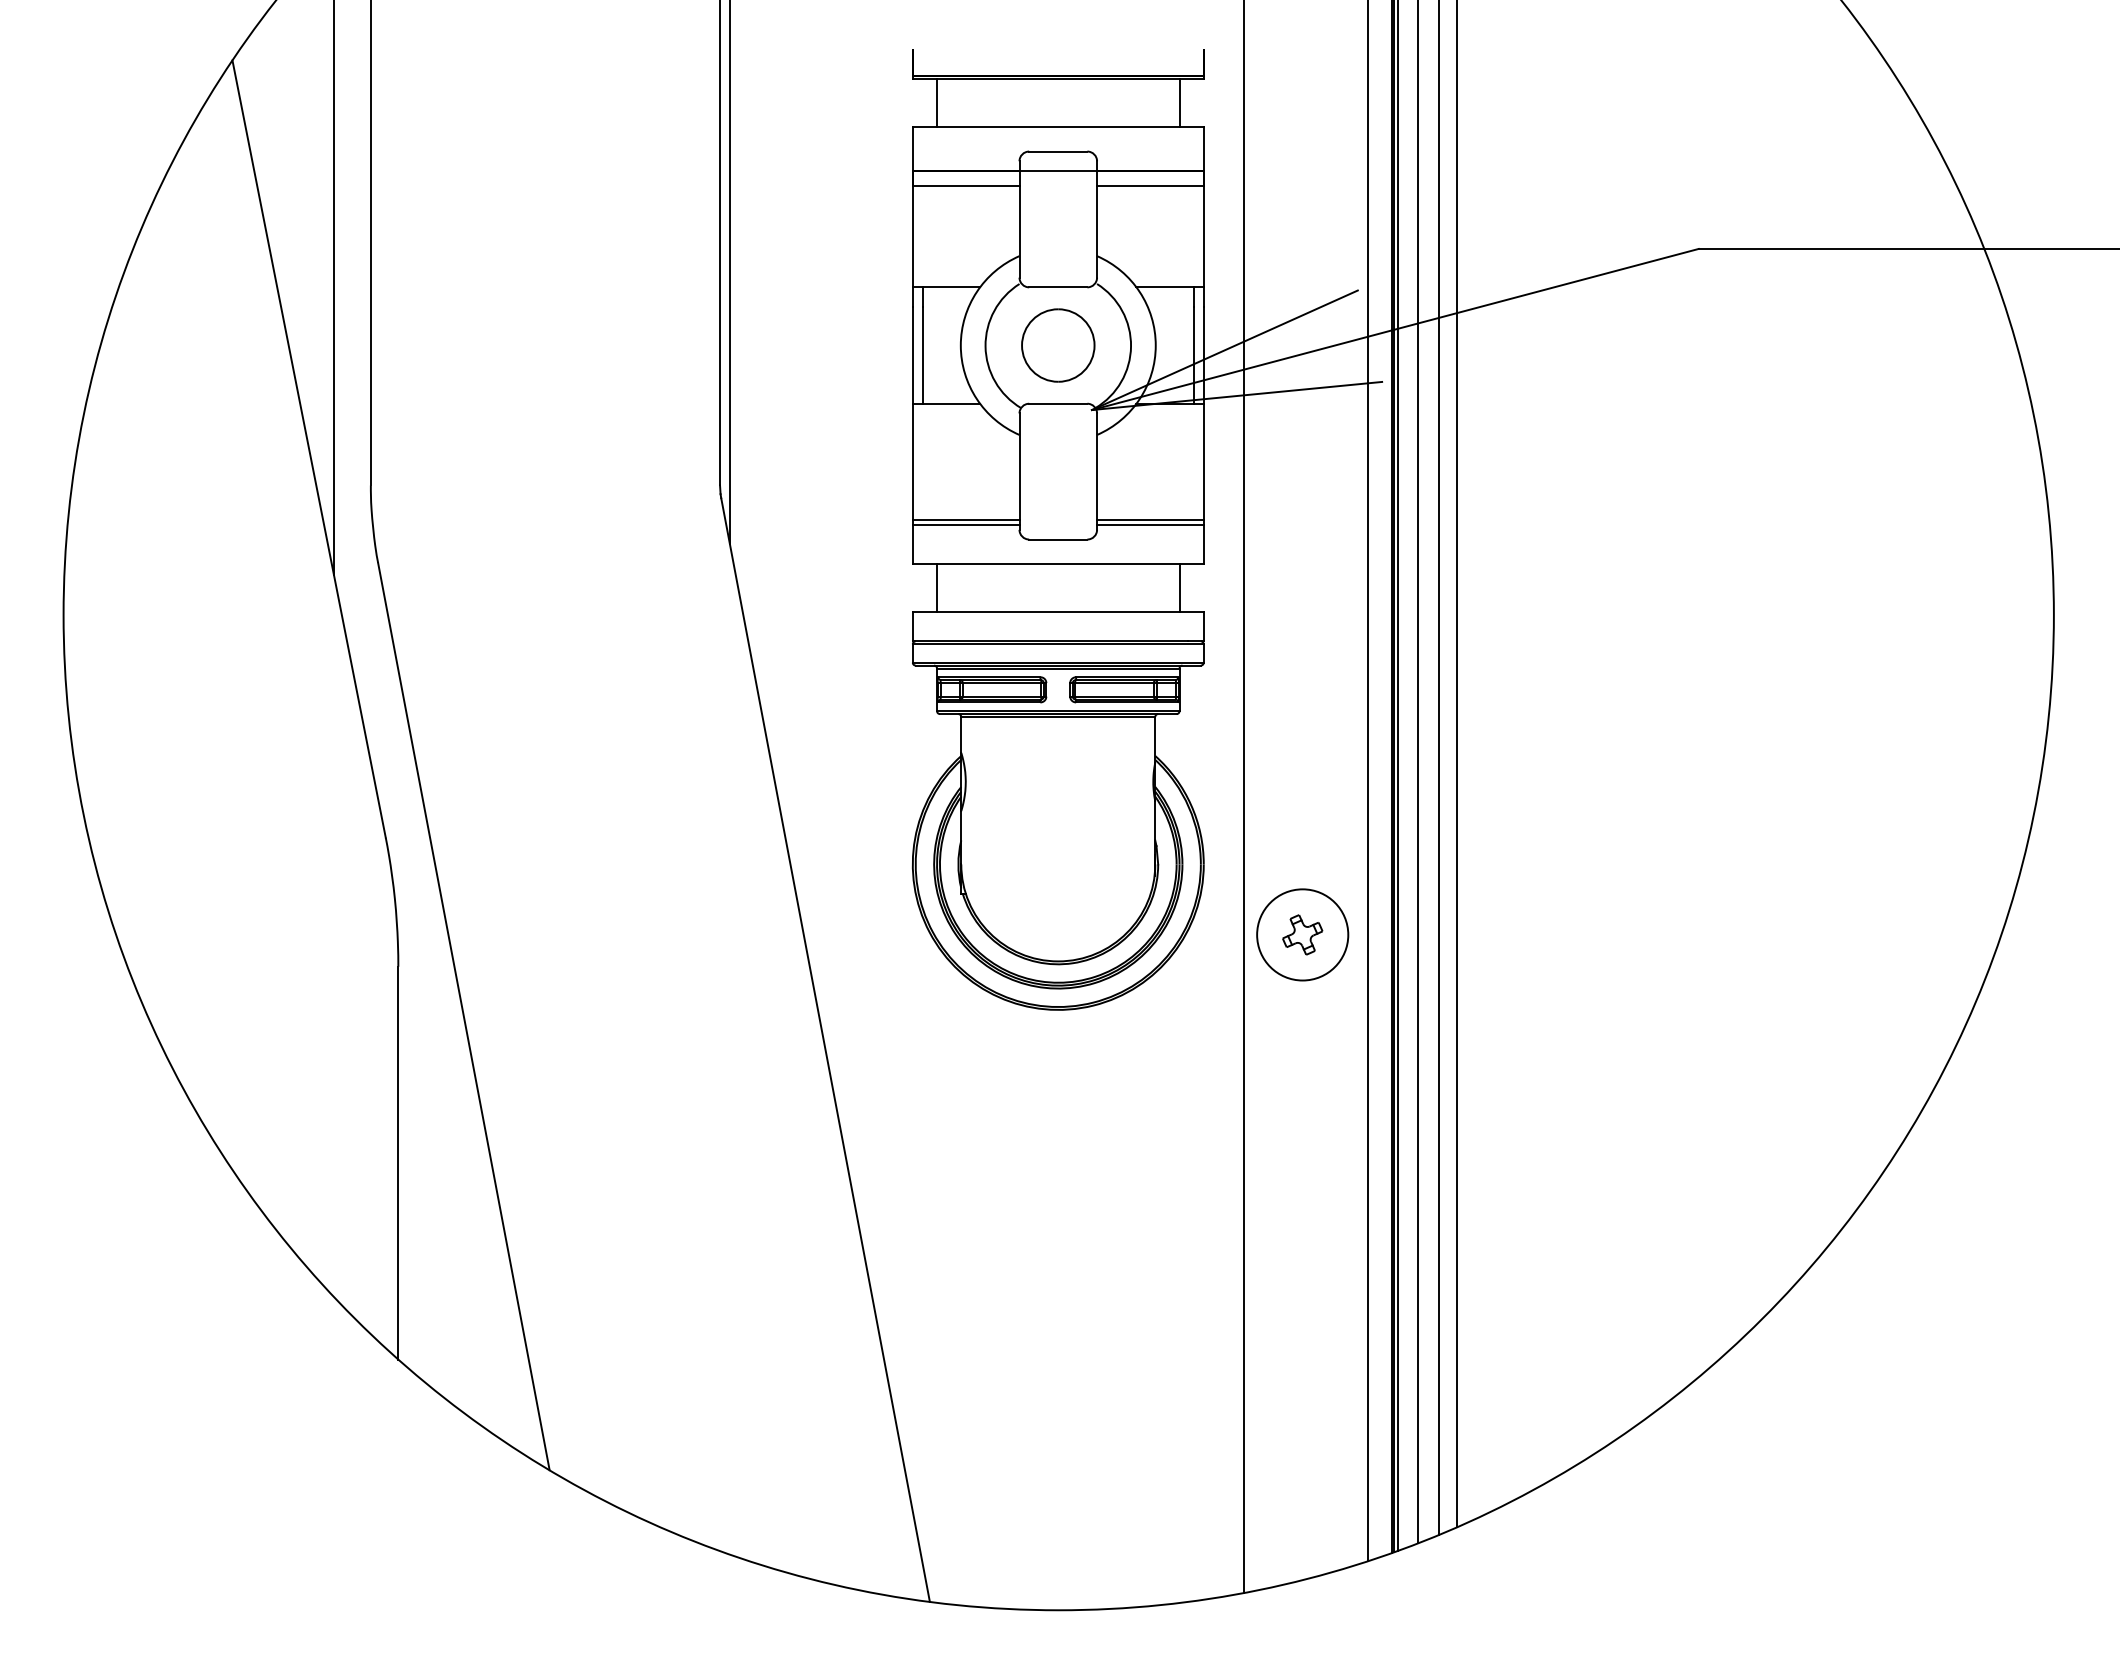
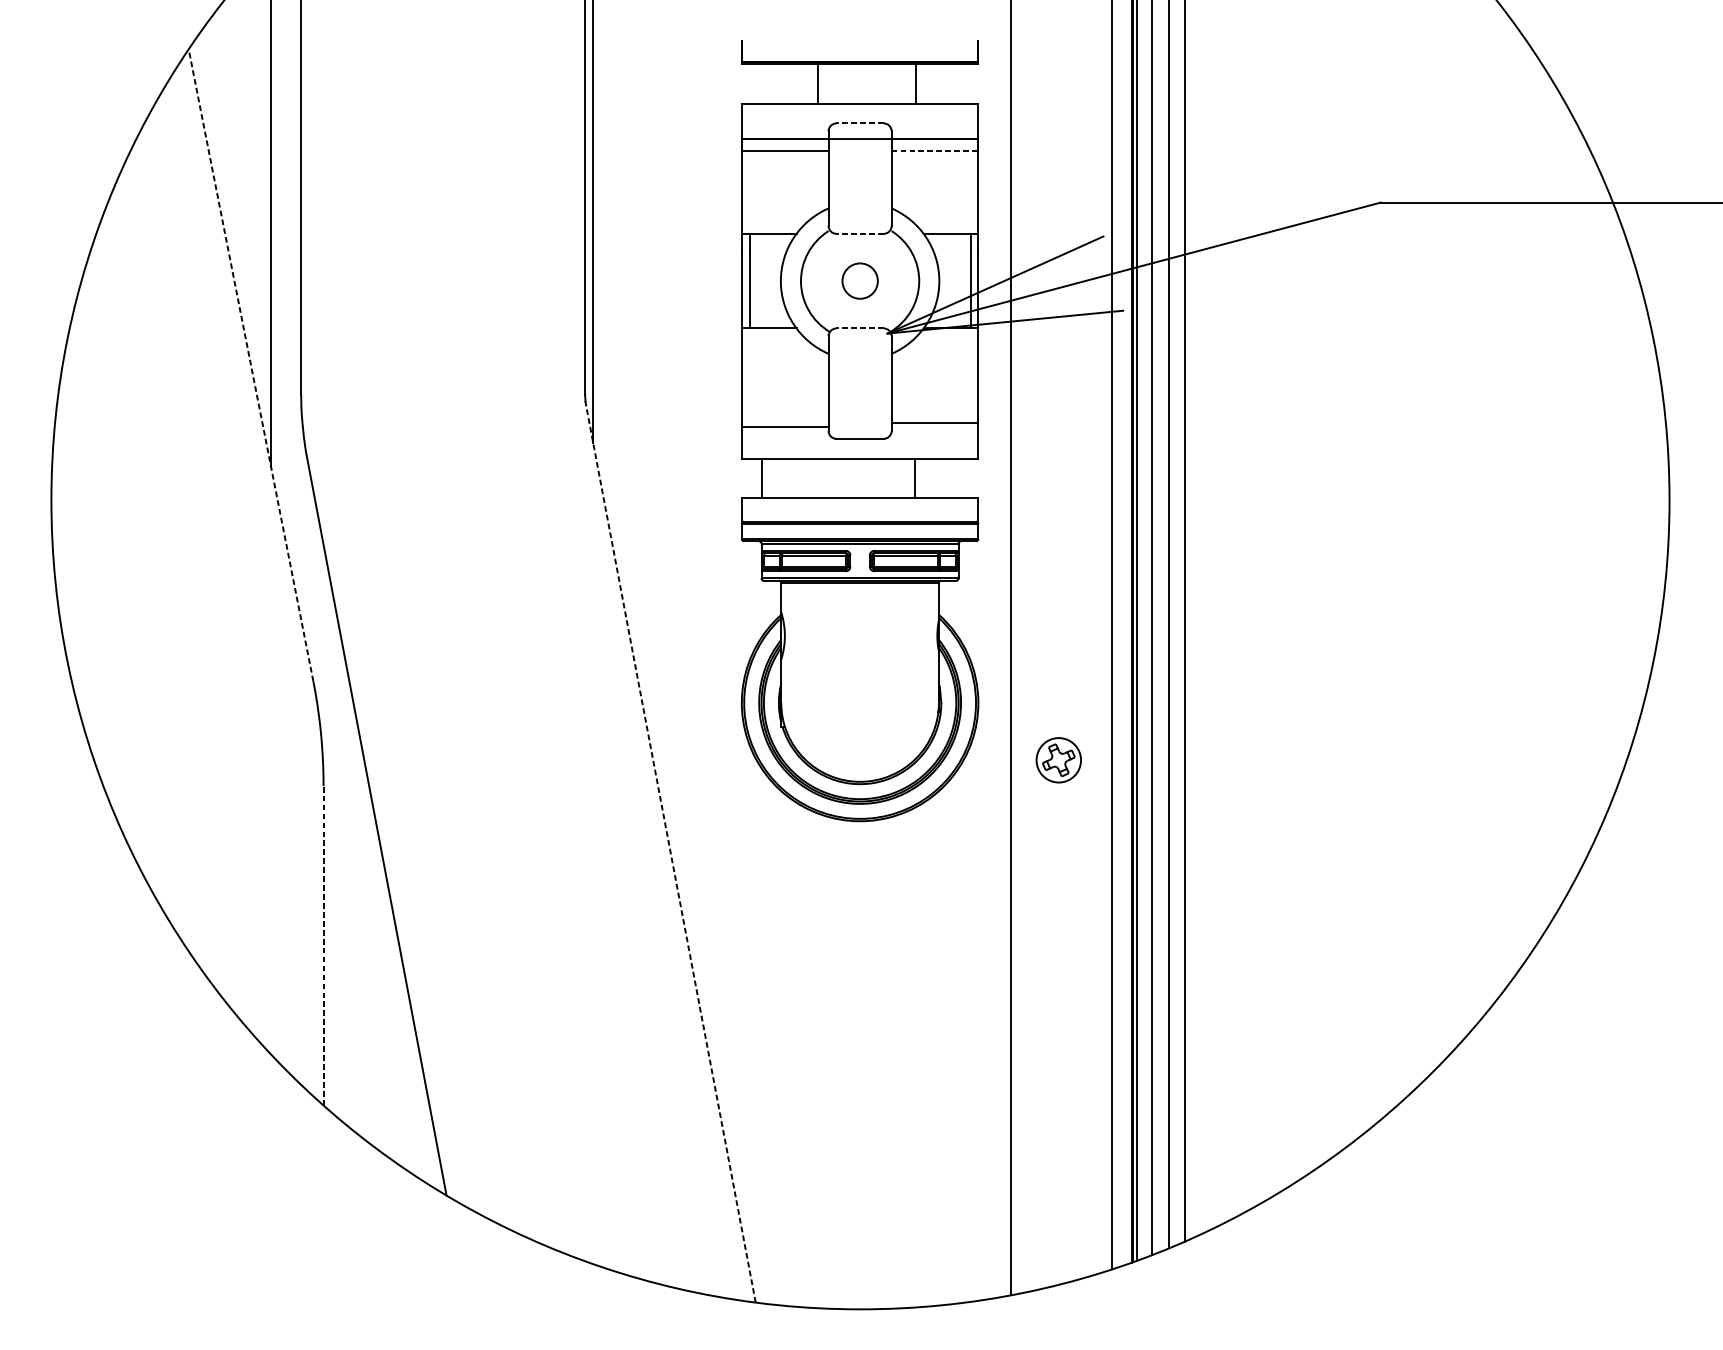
line: (937, 102) -> (818, 83), moved
line: (1179, 102) -> (916, 83), moved
line: (1057, 151) -> (859, 123), solid -> dashed
line: (1150, 185) -> (935, 151), solid -> dashed
line: (1057, 287) -> (859, 233), solid -> dashed
part: (1058, 345) -> (860, 281), size x0.6
line: (1057, 403) -> (859, 328), solid -> dashed
line: (309, 448) -> (251, 364), solid -> dashed
line: (965, 520) -> (784, 423), removed
line: (1150, 524) -> (935, 426), removed
line: (1179, 587) -> (914, 477), moved
circle: (1302, 934) -> (1058, 759), size x0.6
line: (825, 1050) -> (670, 854), solid -> dashed
line: (398, 1162) -> (323, 945), solid -> dashed

